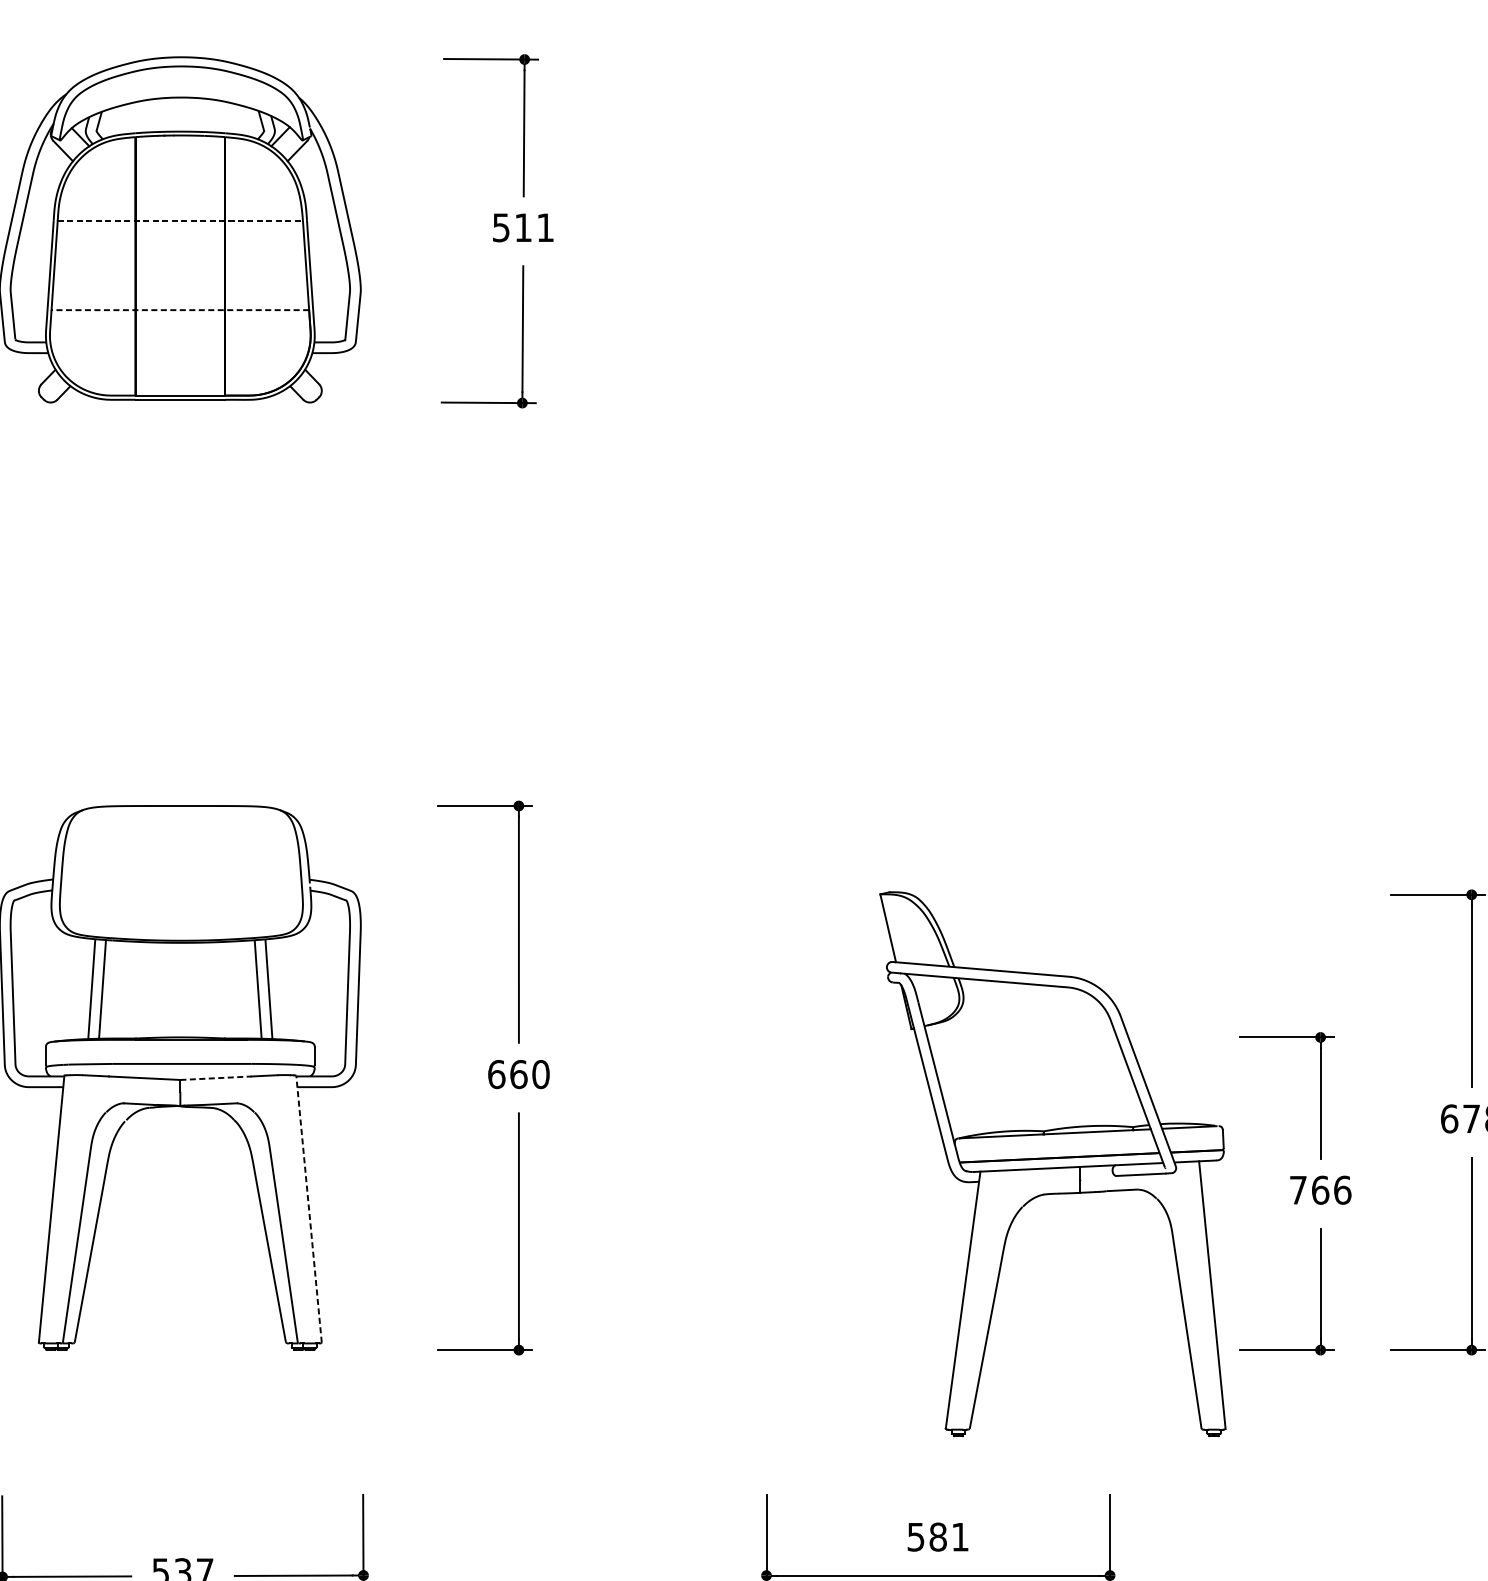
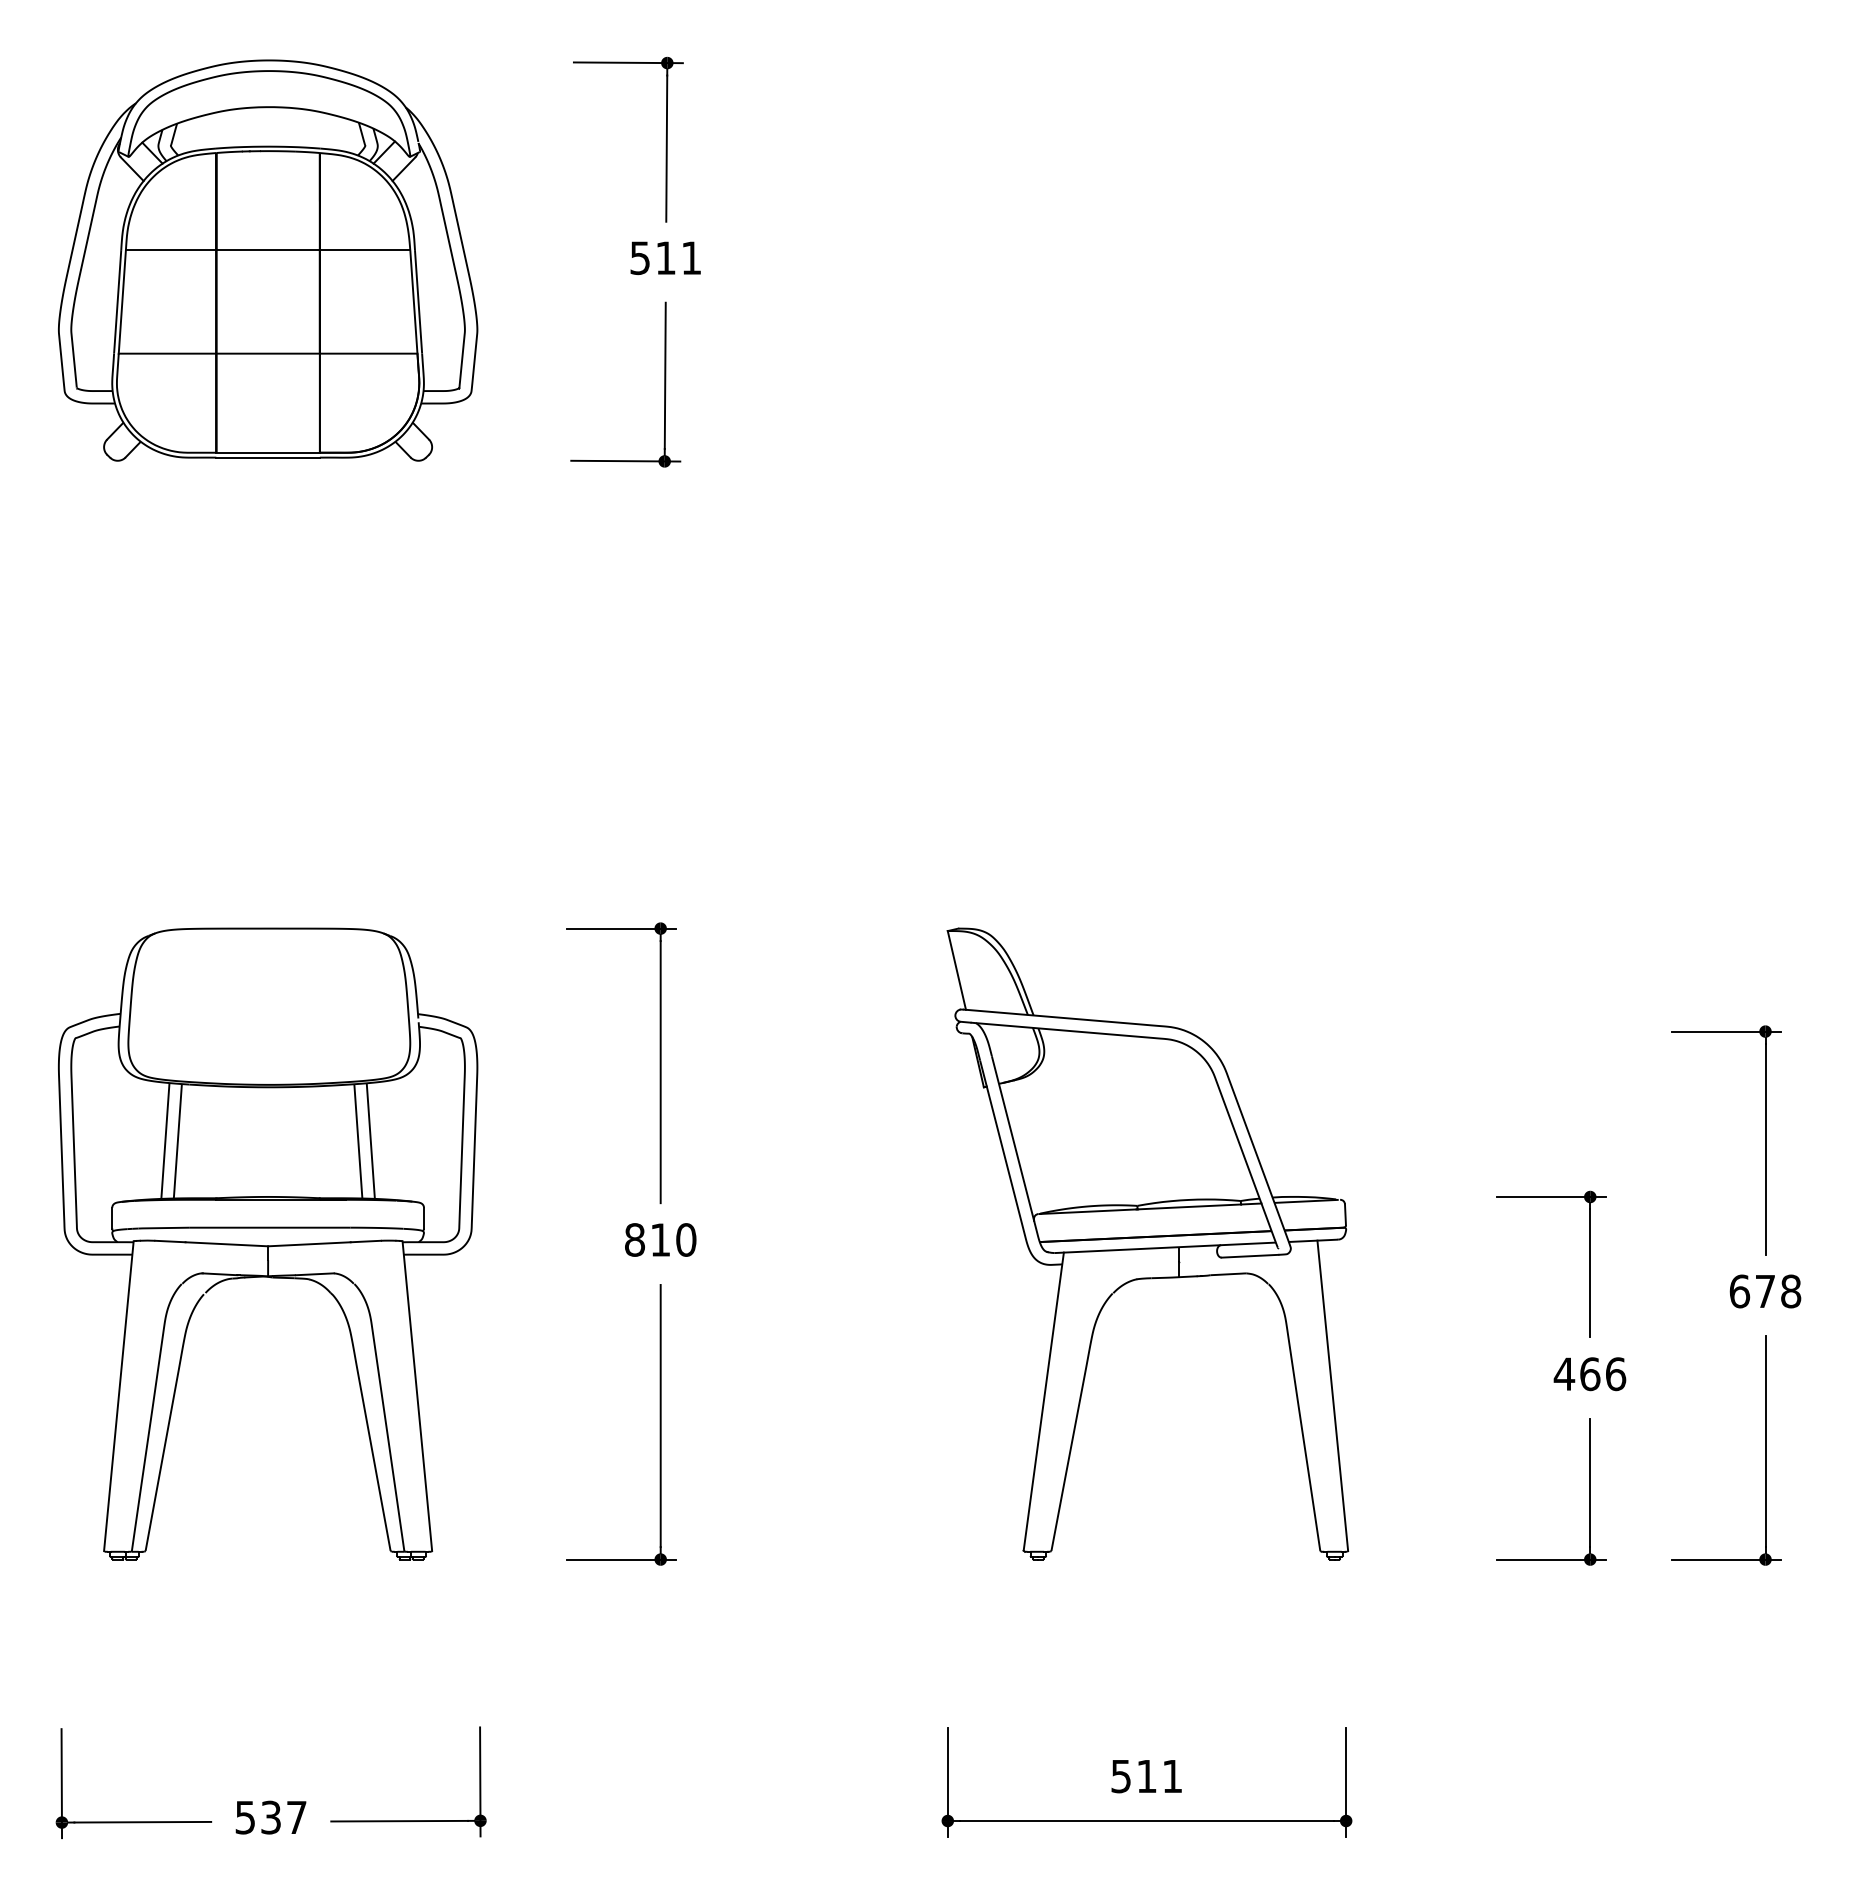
line: (180, 221) -> (268, 250), dashed -> solid
line: (179, 310) -> (267, 353), dashed -> solid
text: (507, 1074) -> (647, 1239), 660 -> 810
line: (216, 1078) -> (309, 1244), dashed -> solid
part: (1052, 1163) -> (1147, 1243), moved
text: (1298, 1189) -> (1564, 1373), 766 -> 466
line: (309, 1209) -> (417, 1396), dashed -> solid
text: (937, 1537) -> (1146, 1776), 581 -> 511

